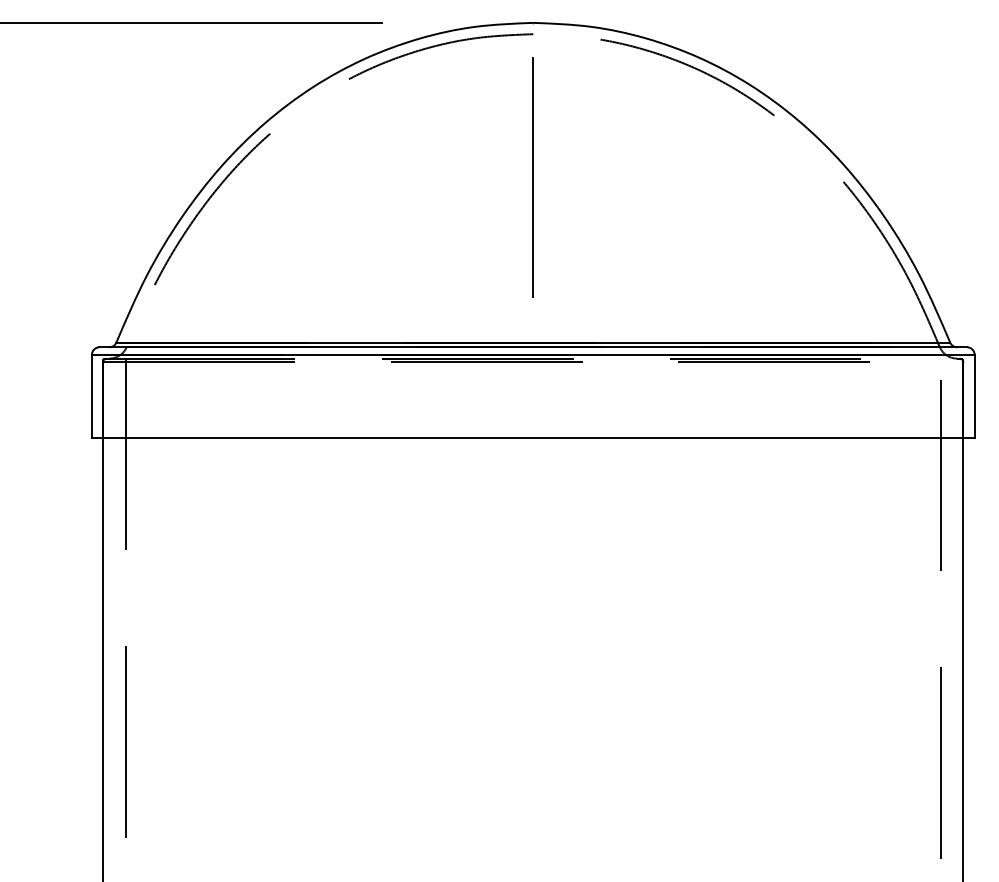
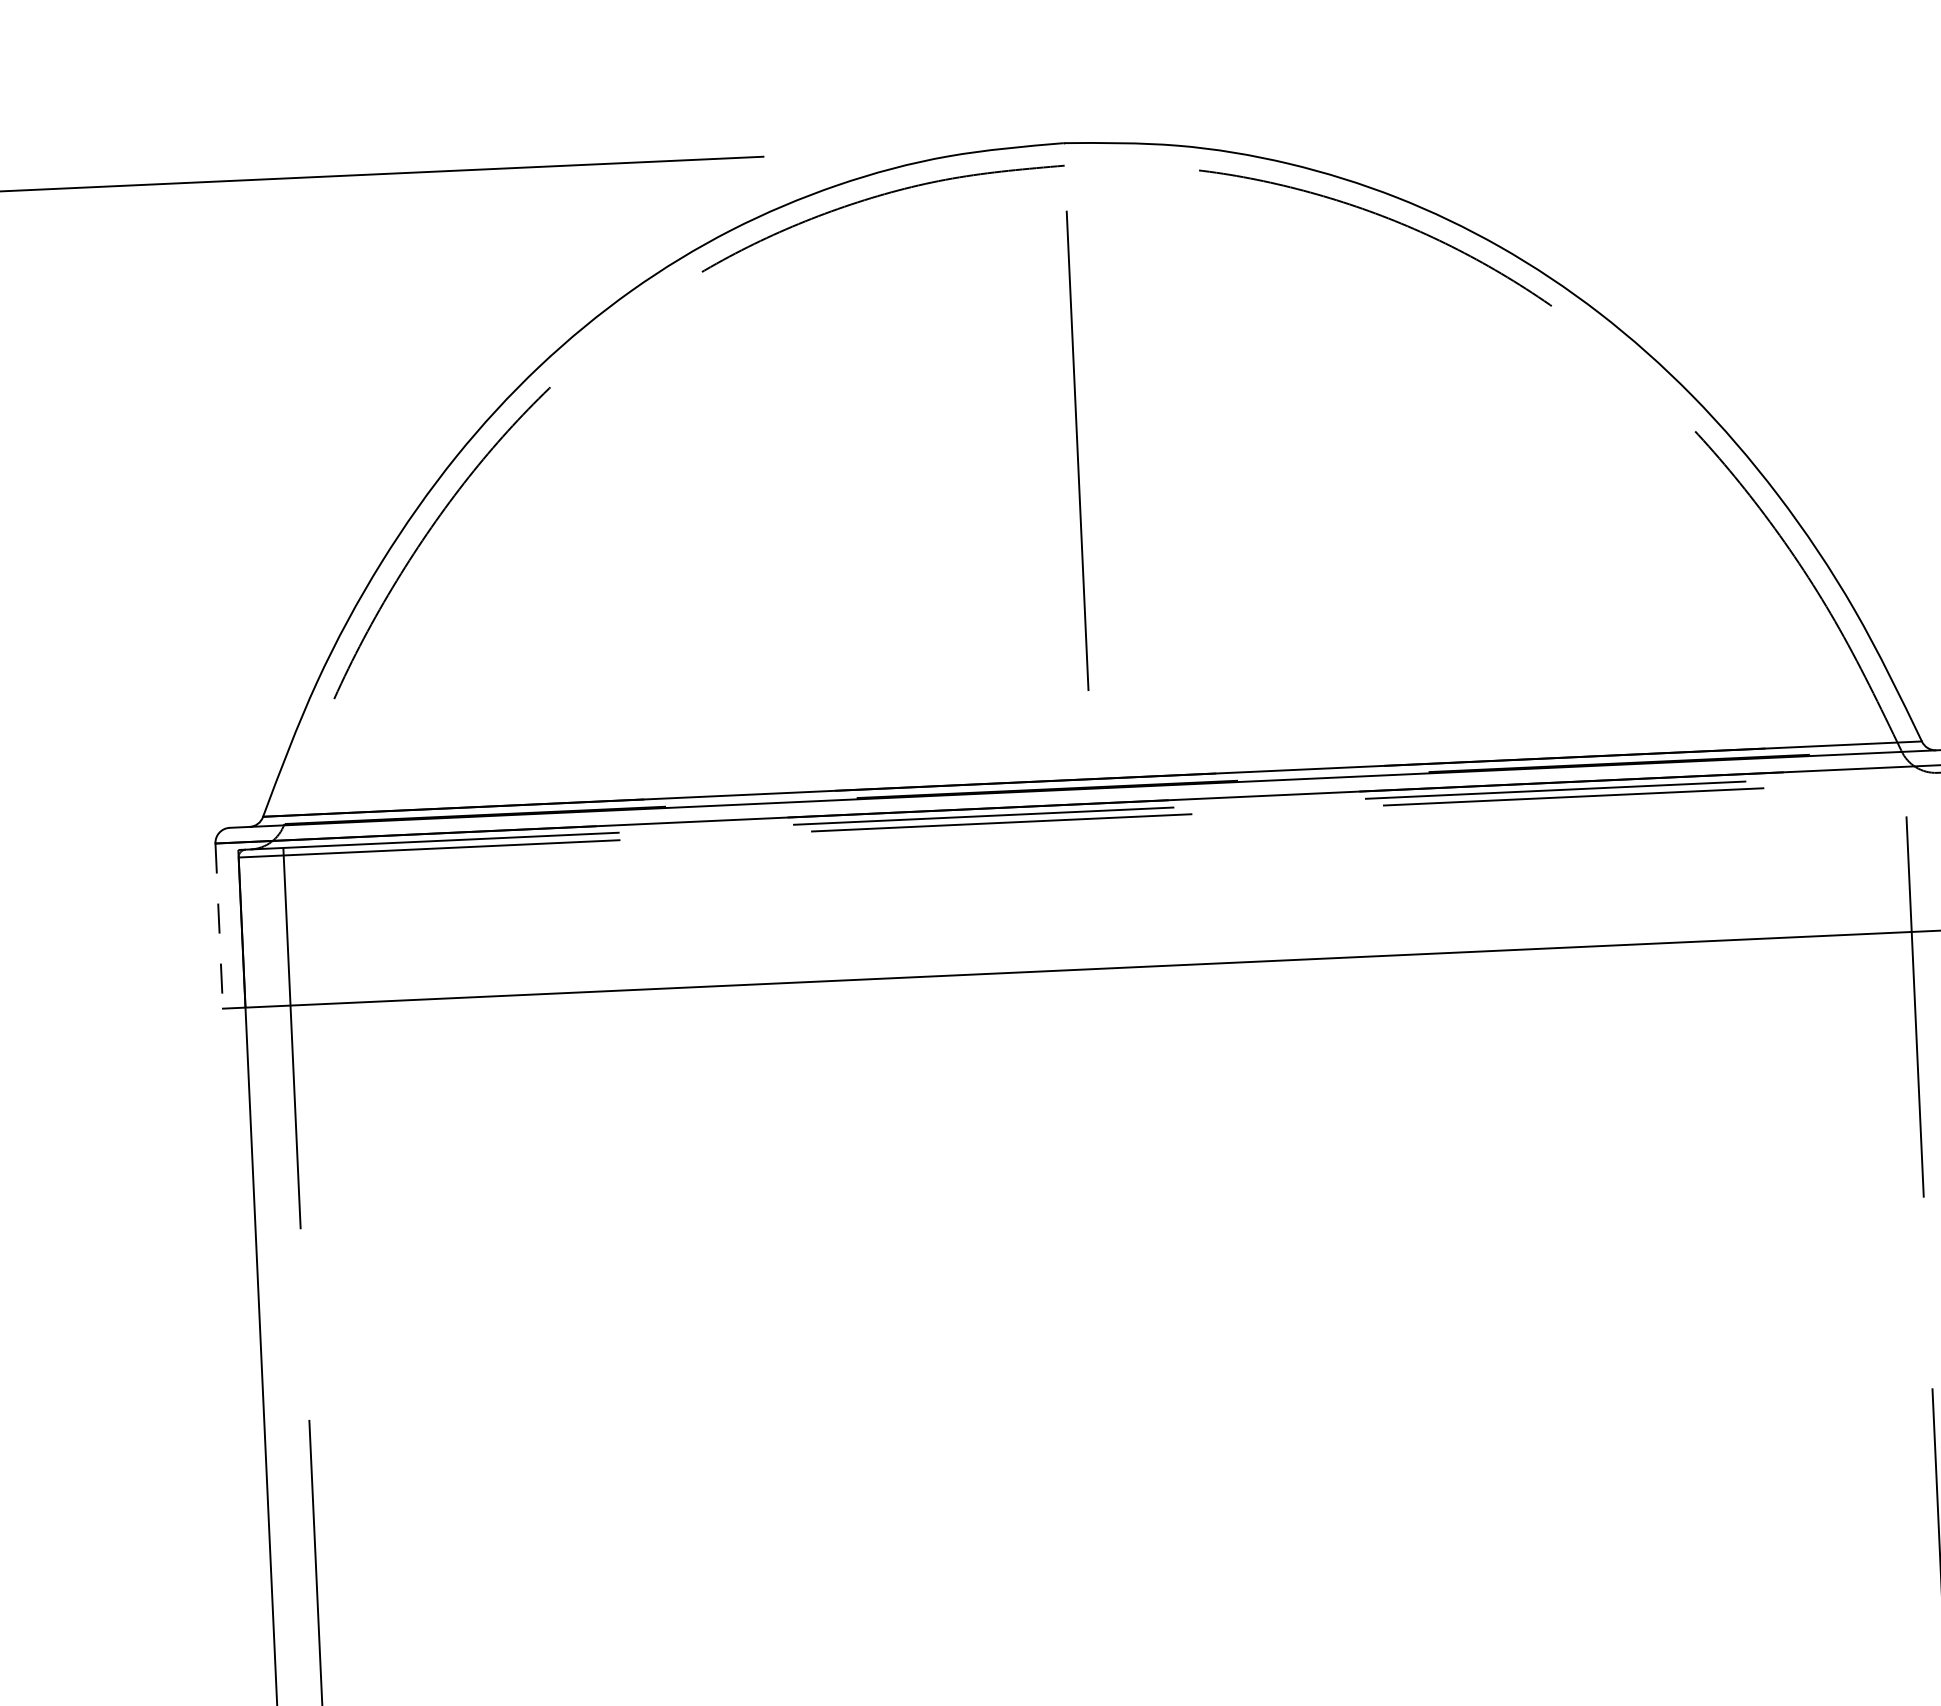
line: (91, 396) -> (218, 926), solid -> dashed

